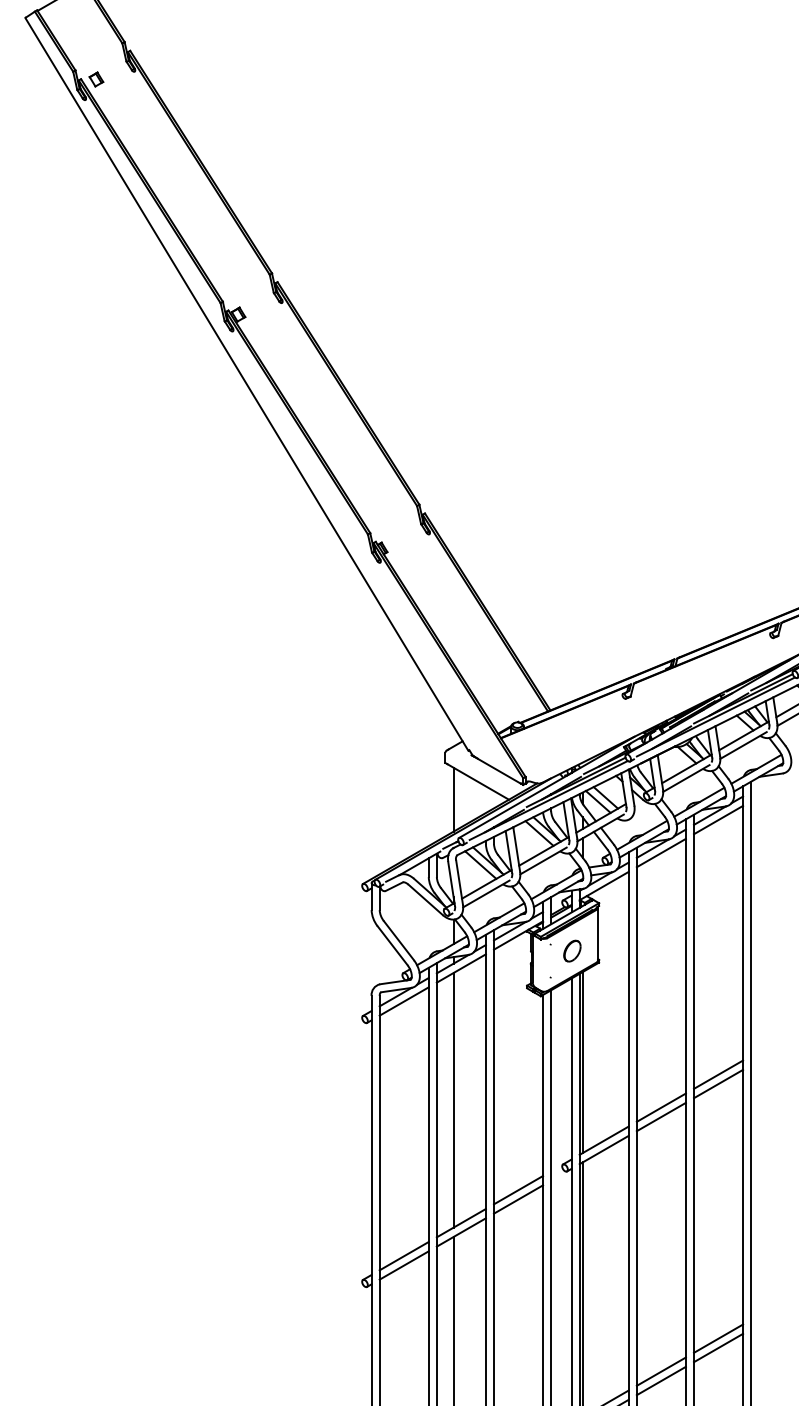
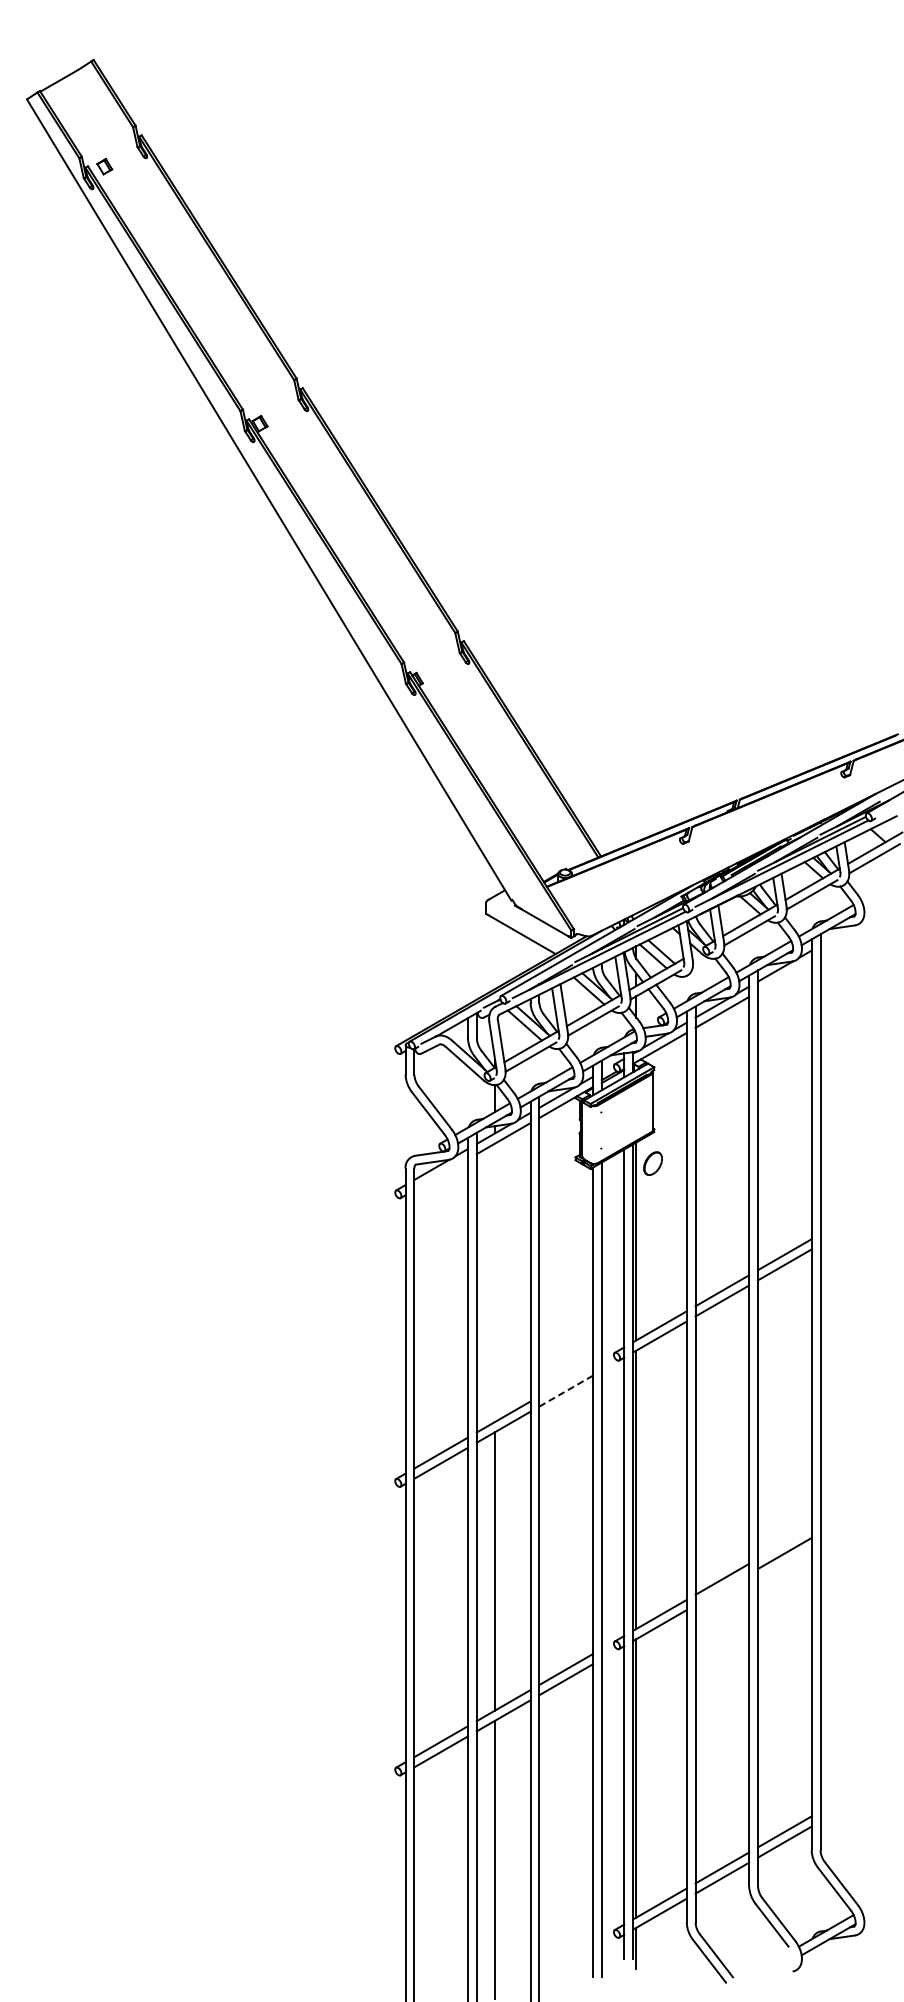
line: (453, 800) -> (495, 954), removed
line: (718, 819) -> (784, 975), removed
part: (571, 951) -> (652, 1163), moved
line: (404, 1001) -> (441, 1174), removed
line: (453, 1100) -> (495, 1282), removed
line: (517, 1189) -> (565, 1380), removed
line: (518, 1199) -> (566, 1391), solid -> dashed
line: (718, 1337) -> (784, 1542), removed
line: (661, 1380) -> (722, 1589), removed

